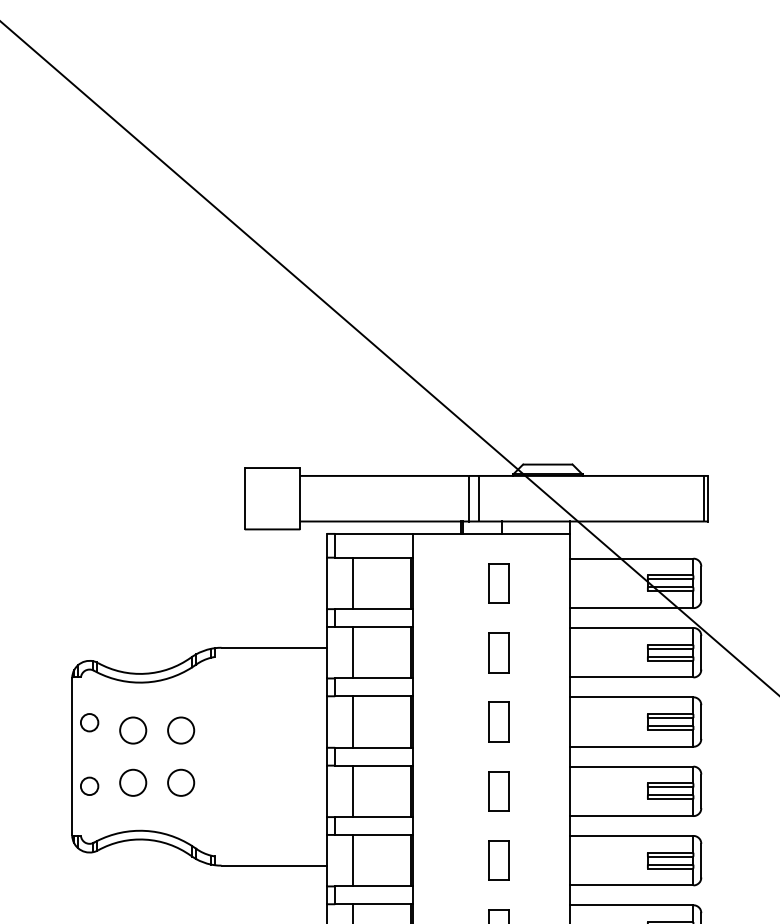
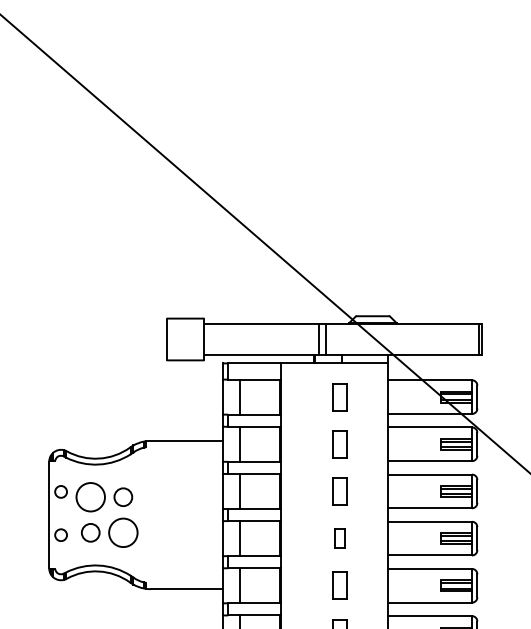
circle: (132, 730) -> (90, 497), size x1.6
circle: (181, 782) -> (123, 532), size x1.6
part: (498, 791) -> (339, 538), size x0.7

